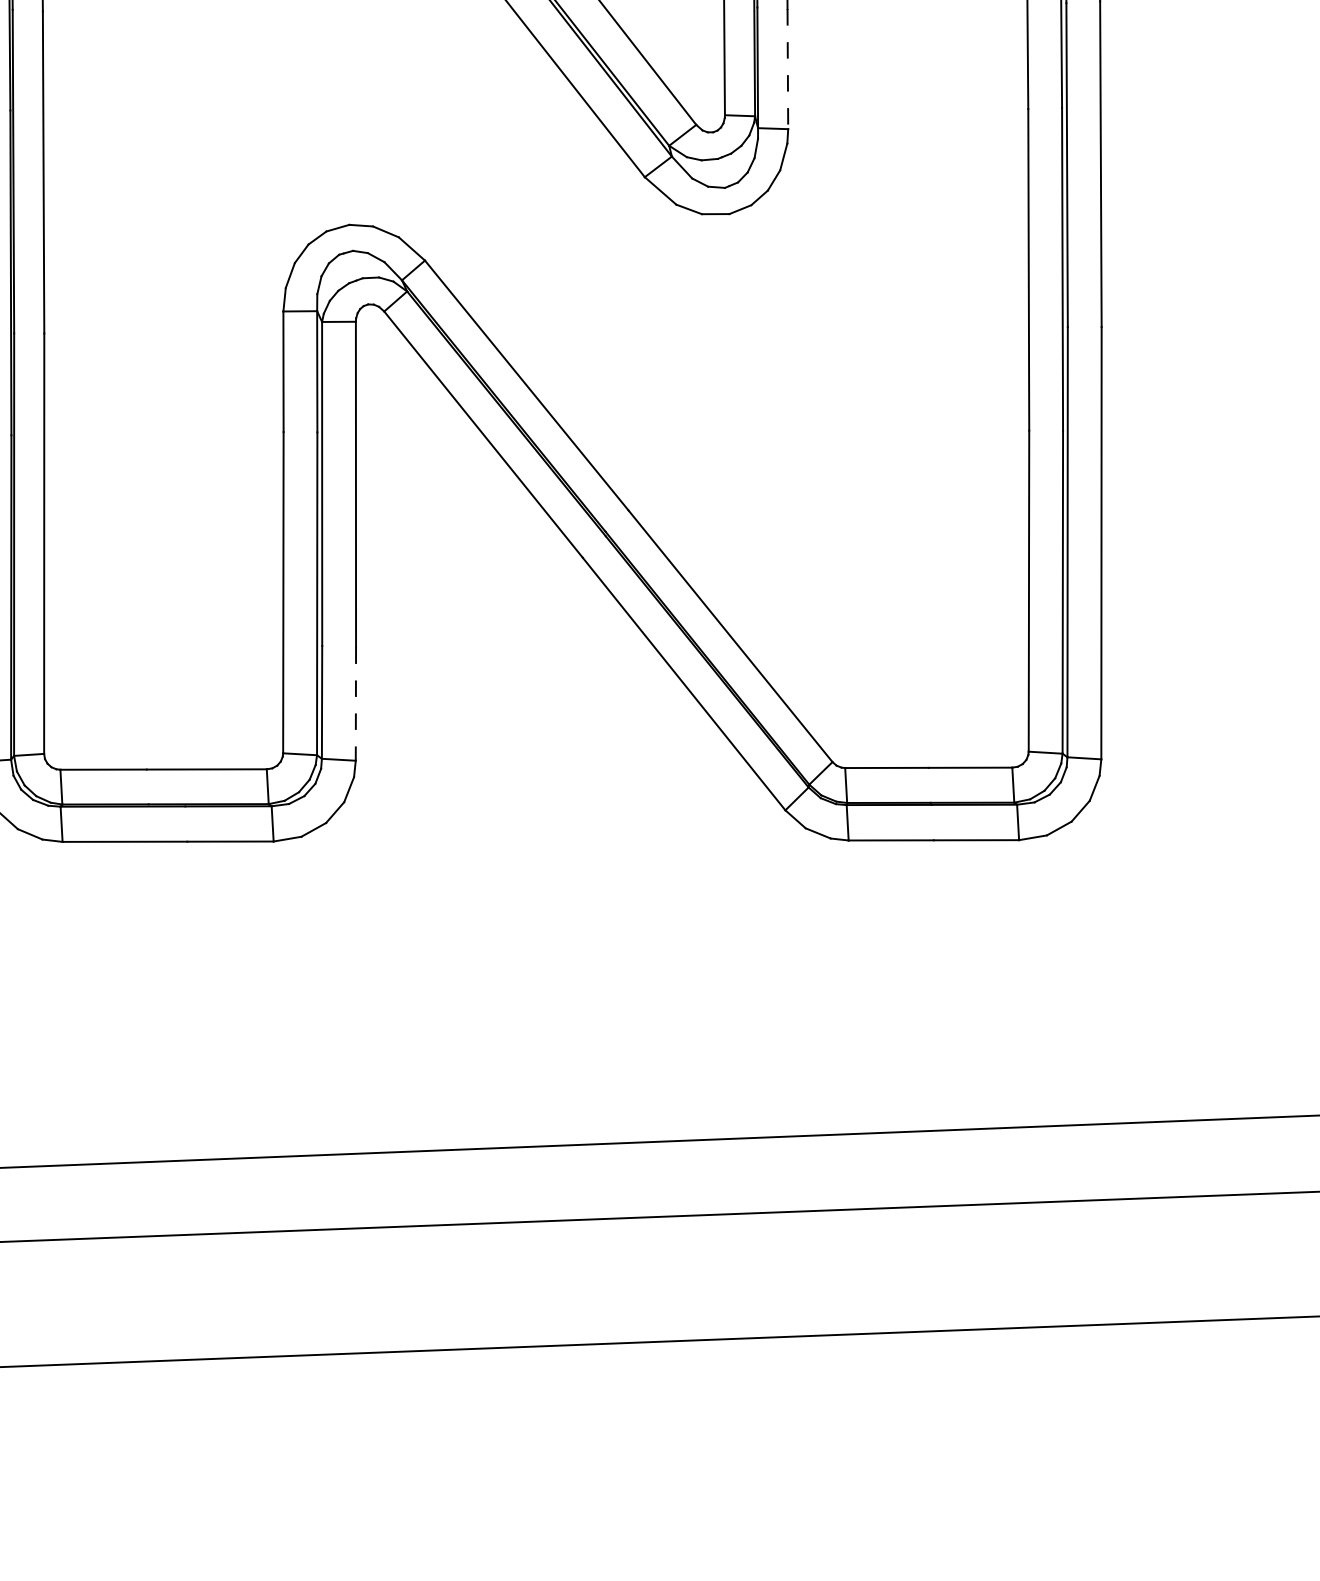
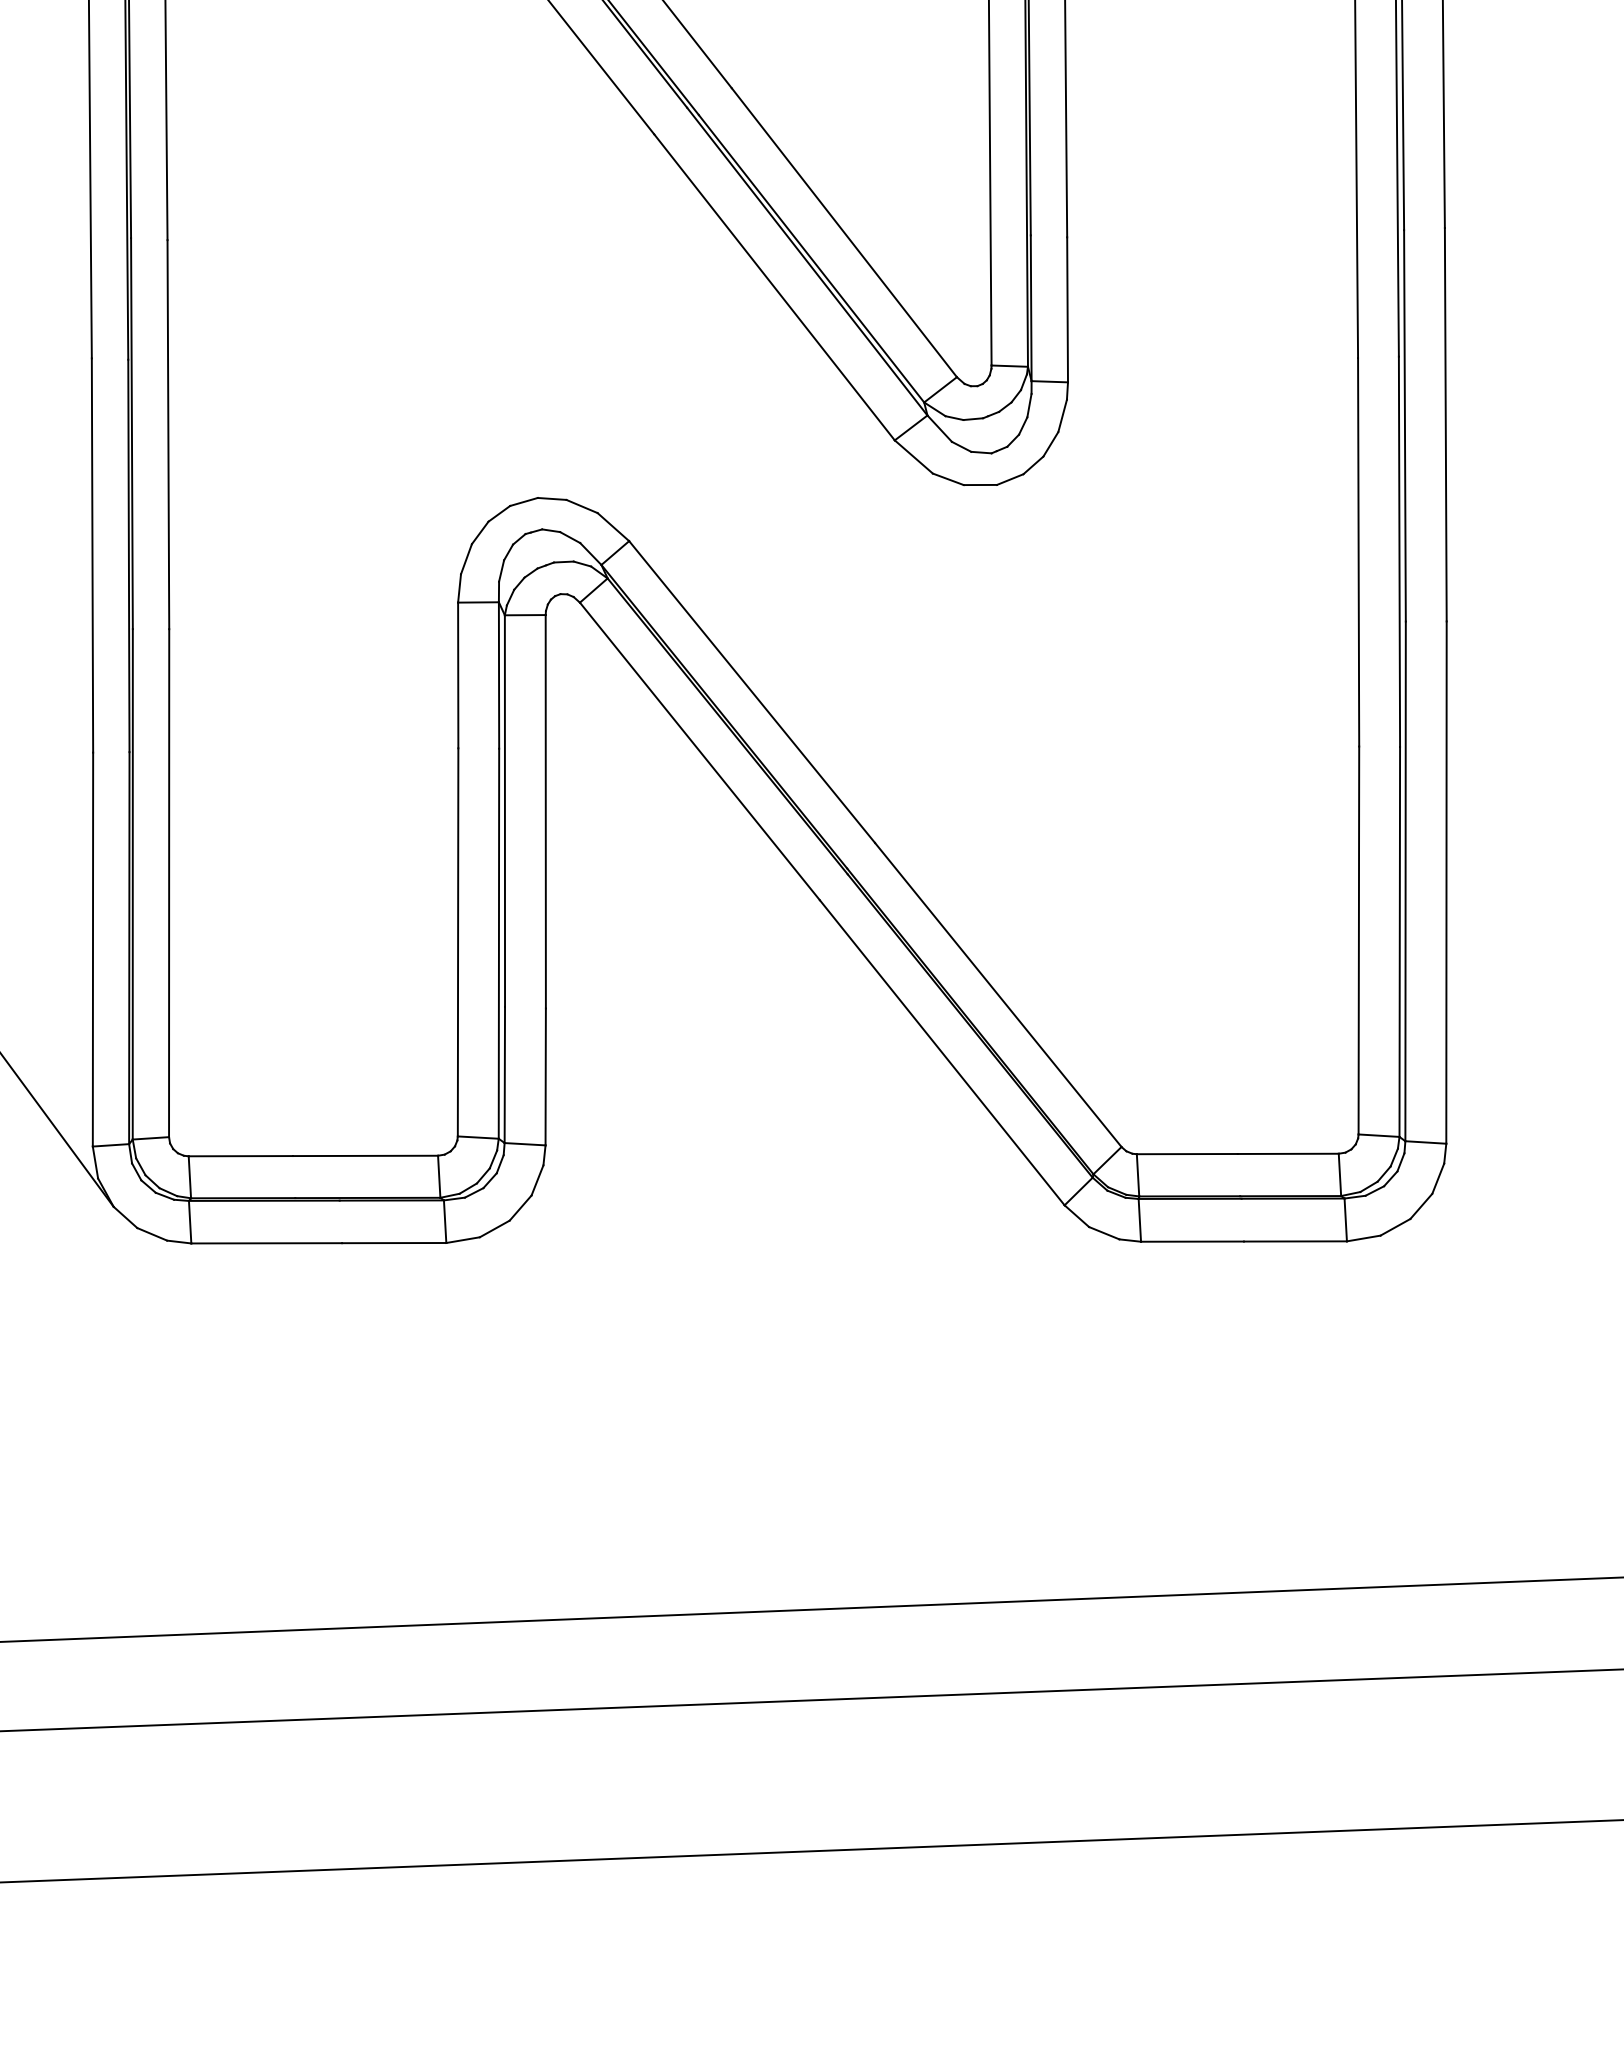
line: (787, 68) -> (1067, 309), dashed -> solid
line: (355, 704) -> (545, 1077), dashed -> solid

